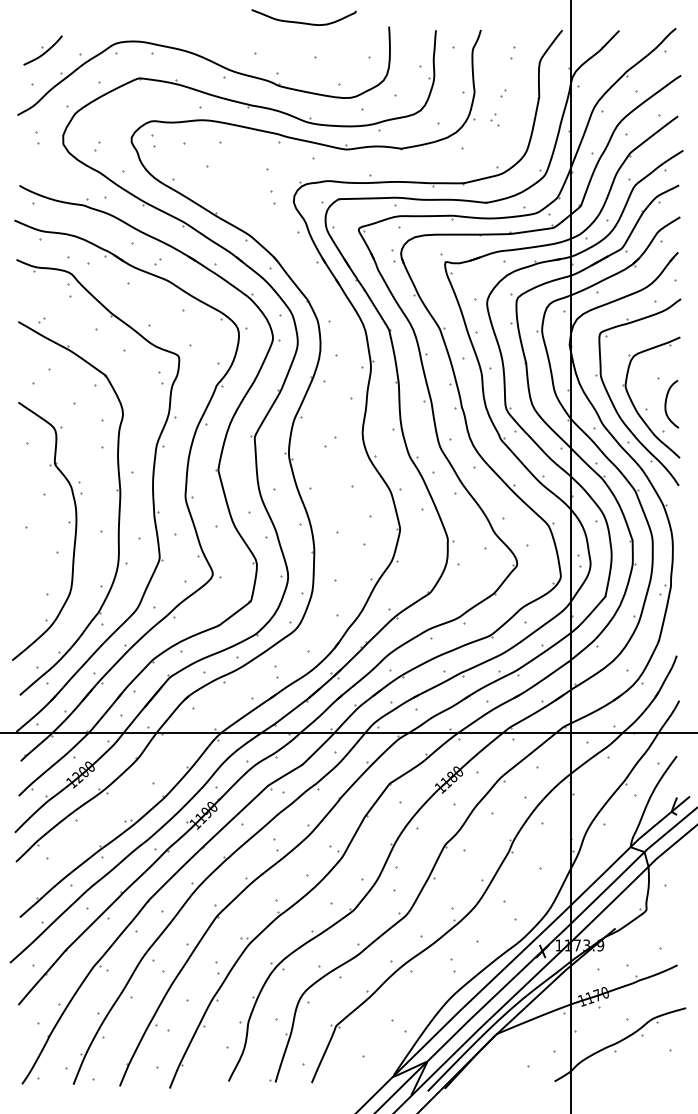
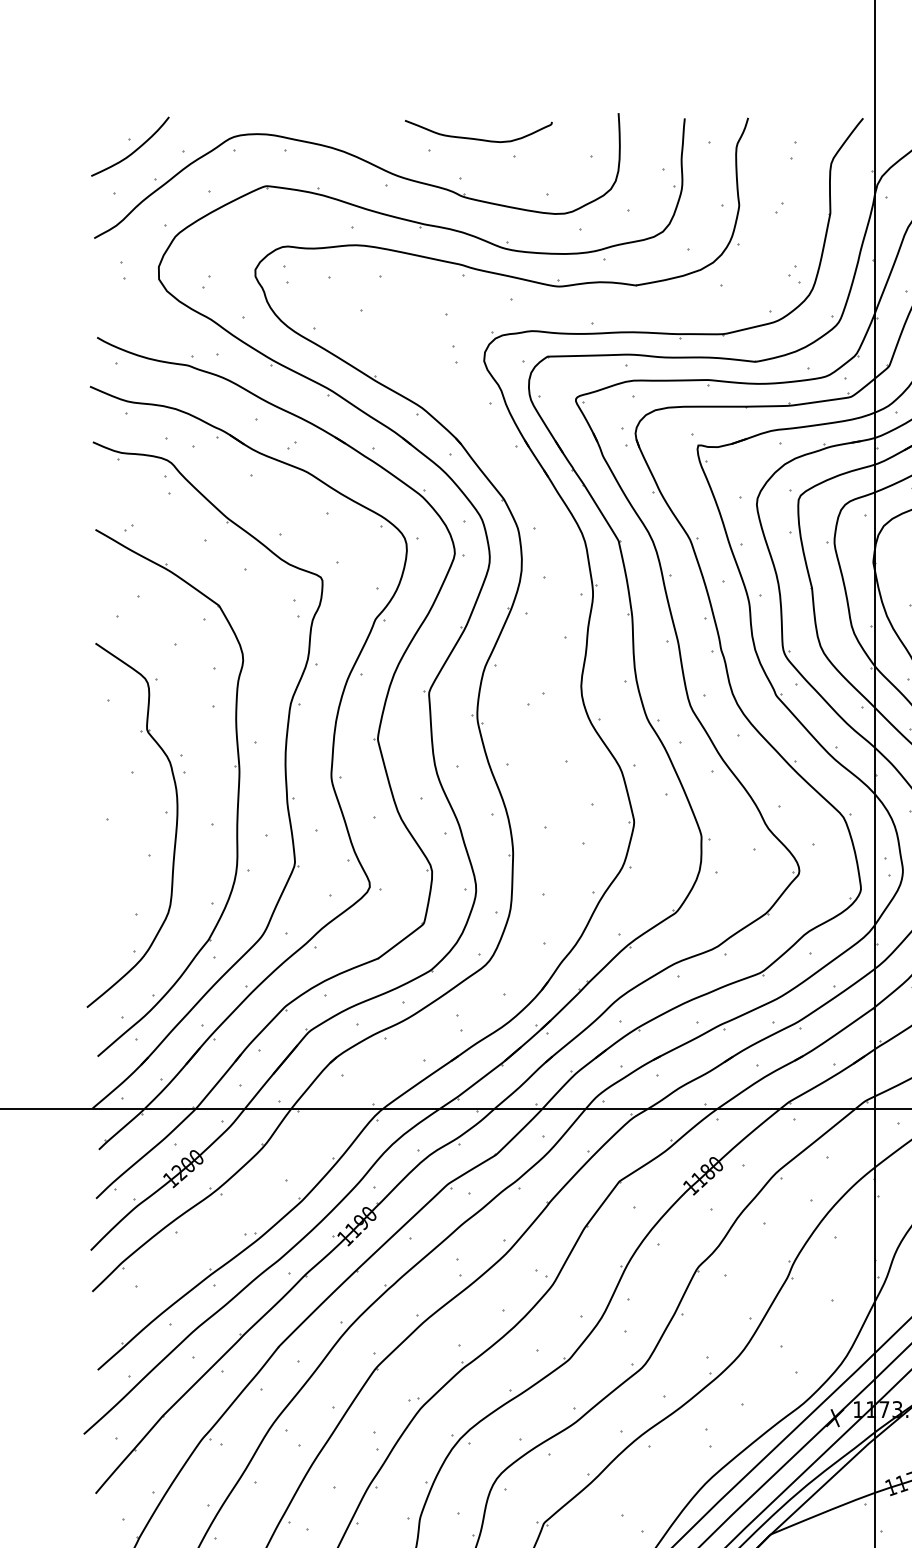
curve: (303, 22) -> (478, 138), moved
part: (42, 50) -> (129, 146), size x1.43
part: (494, 119) -> (794, 273), moved

